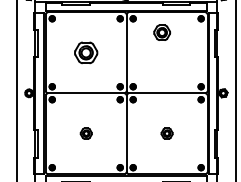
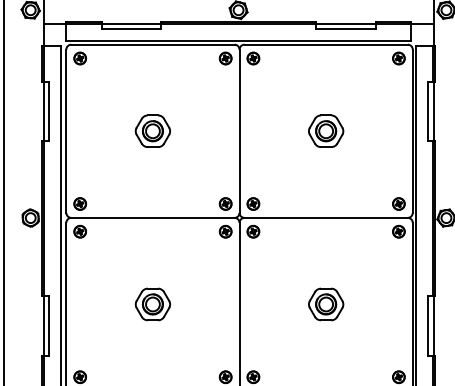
part: (161, 32) -> (324, 130), moved
part: (86, 52) -> (153, 130), size x0.71
part: (86, 133) -> (153, 304), size x1.43
part: (166, 133) -> (324, 304), size x1.43

